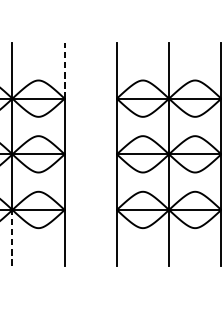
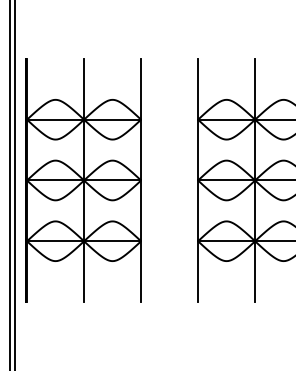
line: (65, 70) -> (141, 88), dashed -> solid
line: (12, 237) -> (84, 271), dashed -> solid

